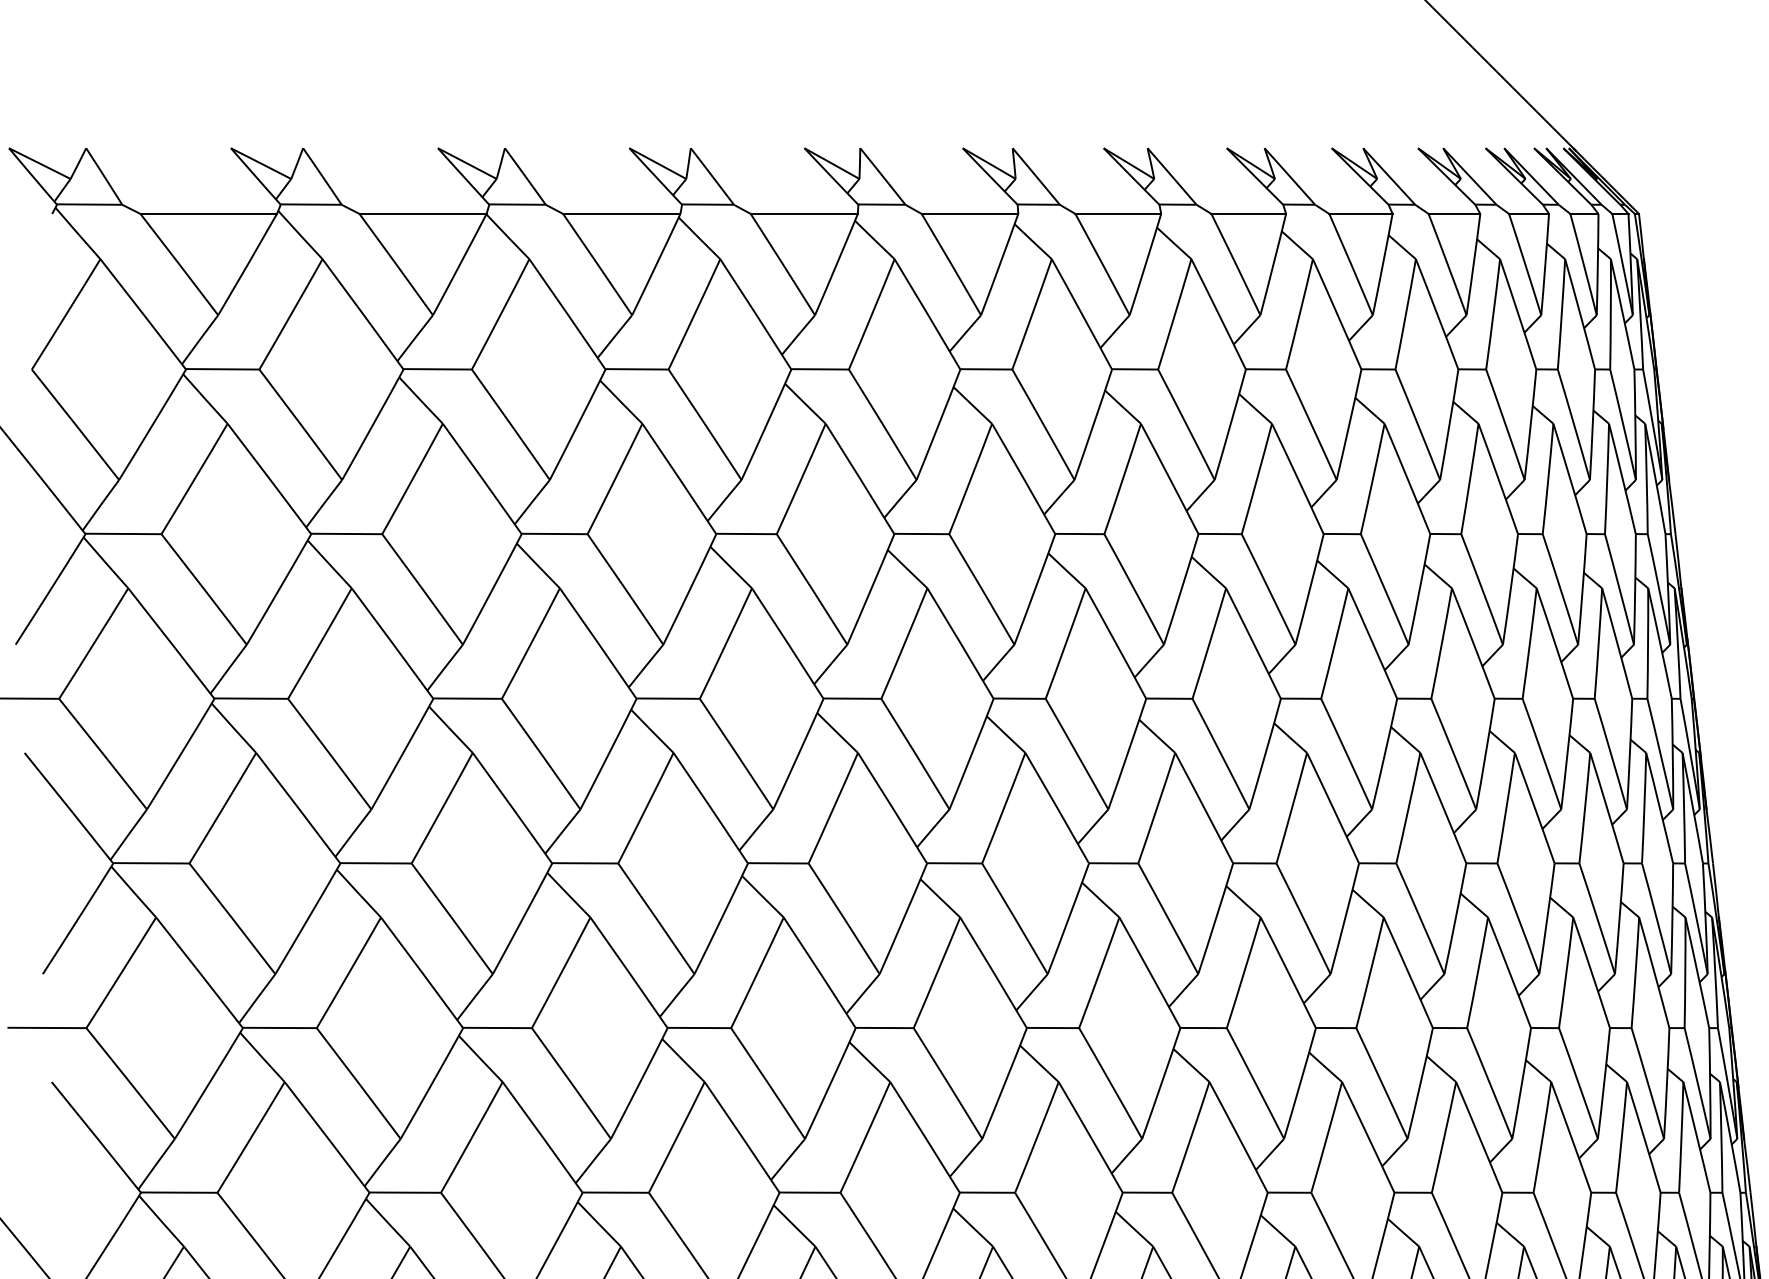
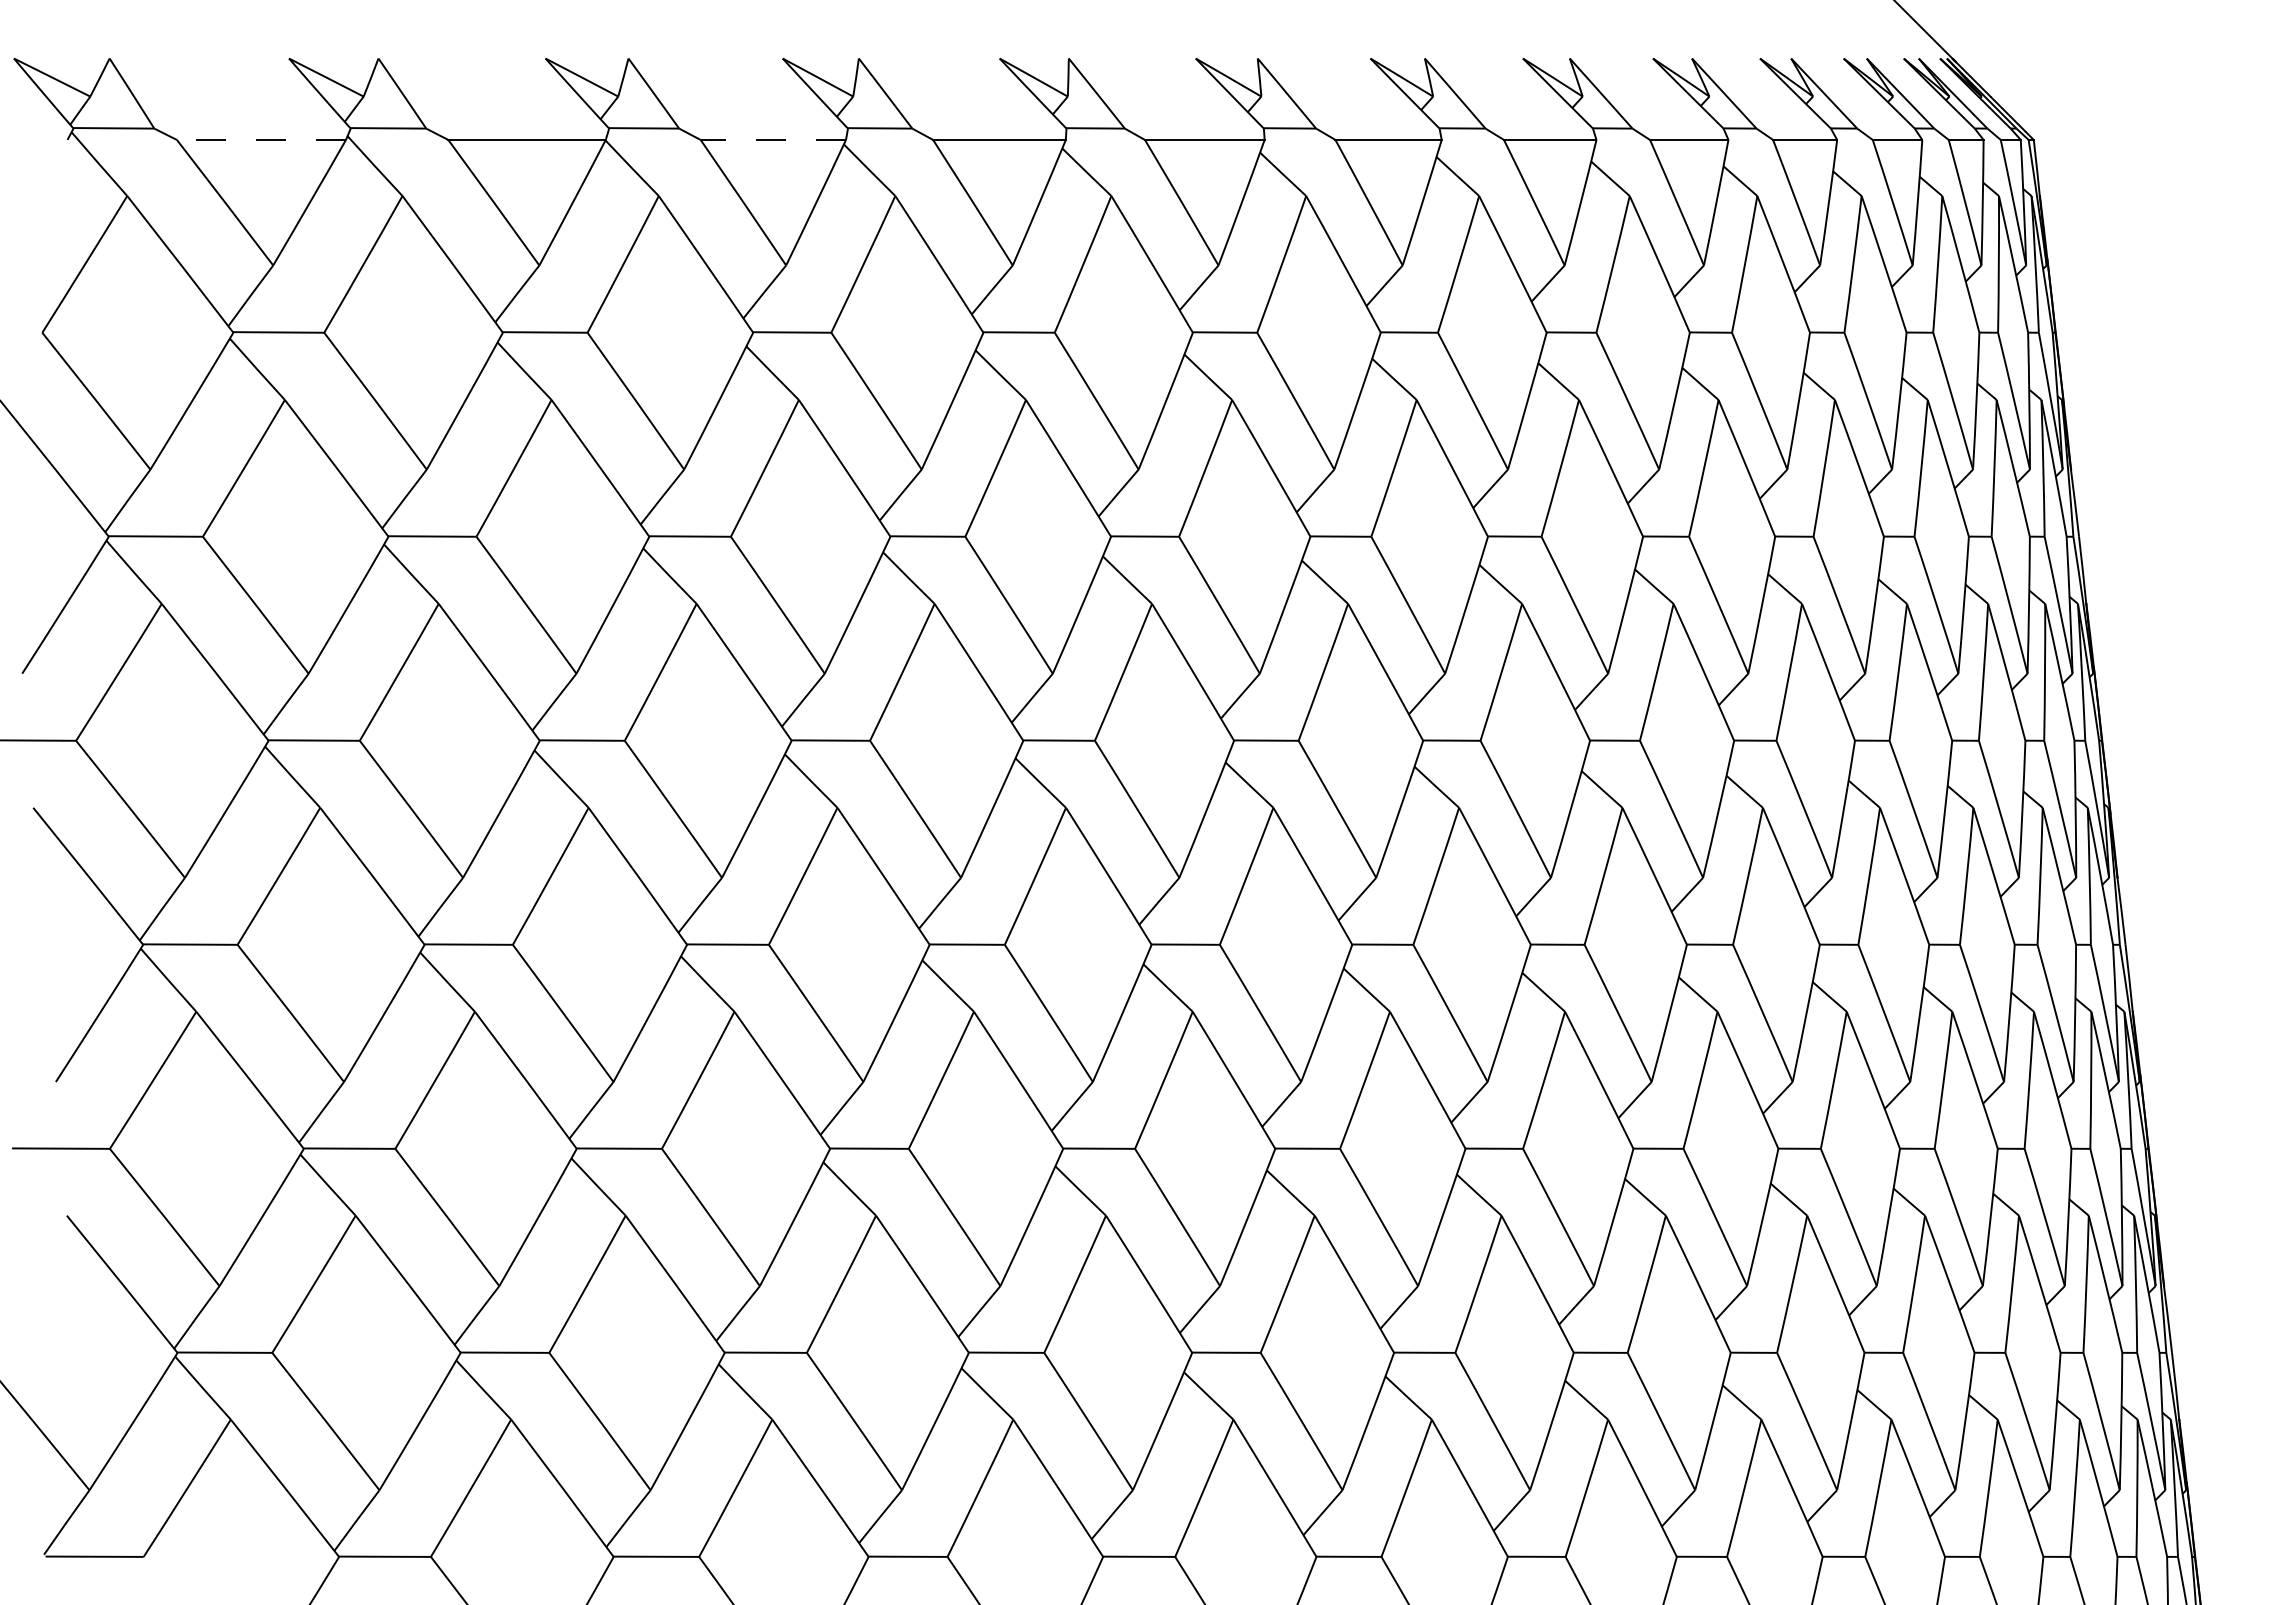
line: (208, 213) -> (261, 139), solid -> dashed
line: (621, 213) -> (773, 139), solid -> dashed

